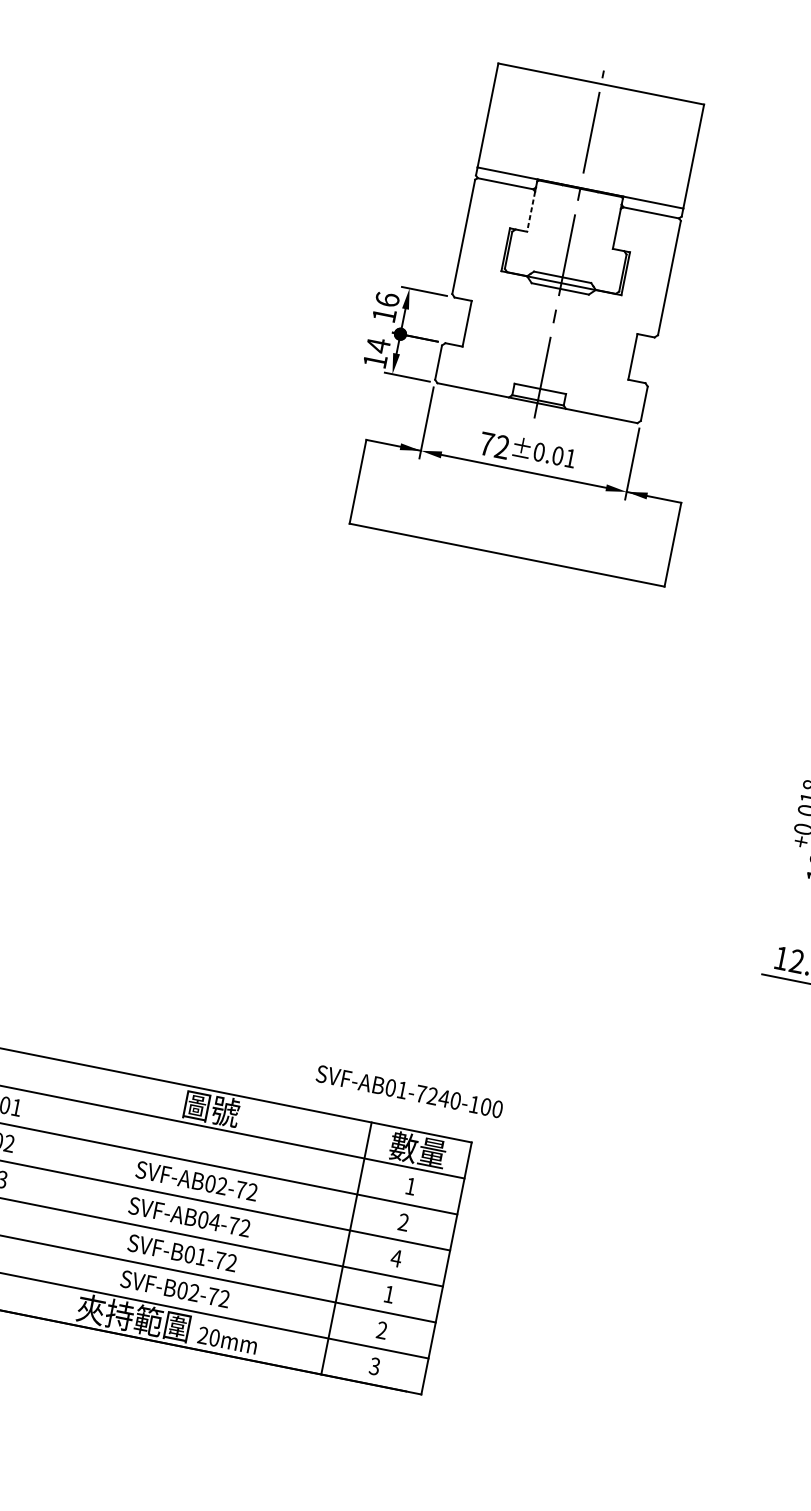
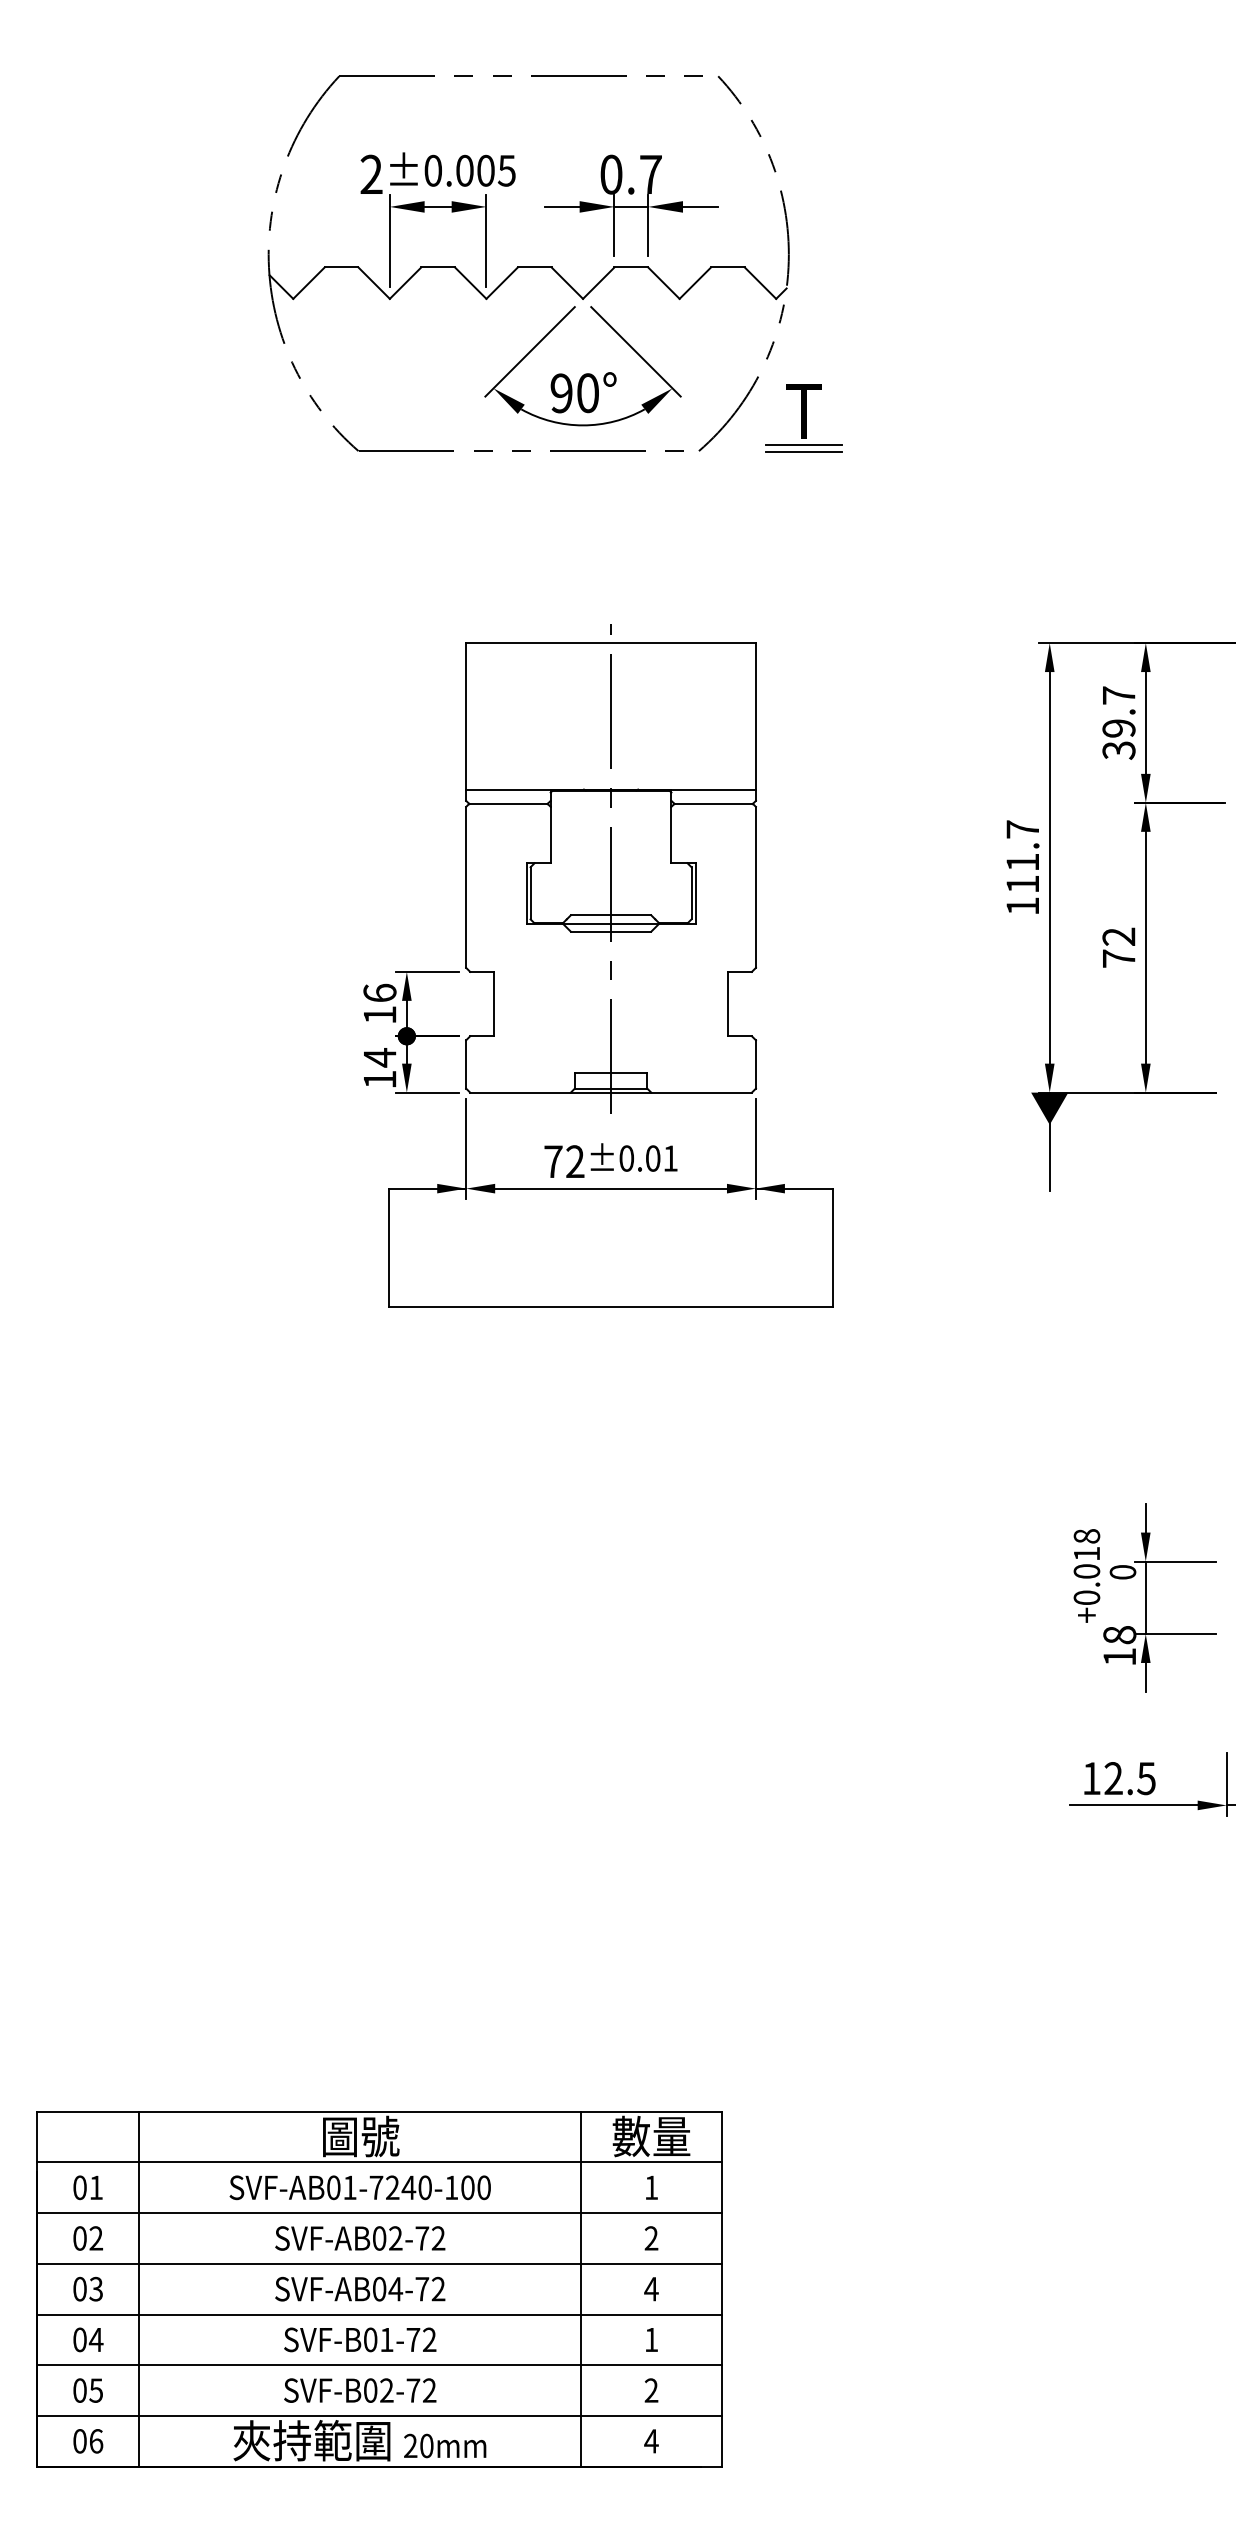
line: (530, 212) -> (550, 835), dashed -> solid
text: (409, 1091) -> (359, 2187), moved
line: (33, 1185) -> (139, 2288), added
text: (374, 1366) -> (651, 2441), 3 -> 4

